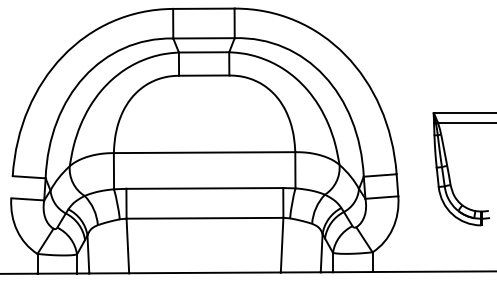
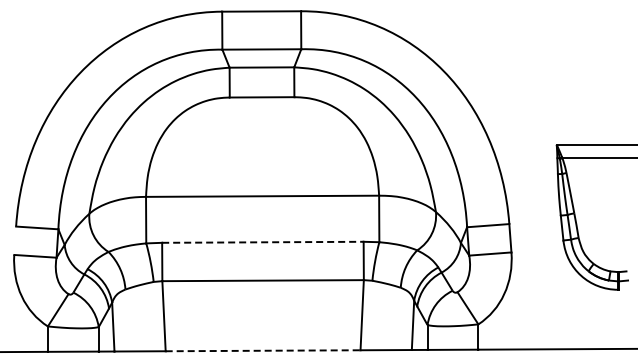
line: (204, 188) -> (262, 242), solid -> dashed
line: (205, 272) -> (263, 350), solid -> dashed

